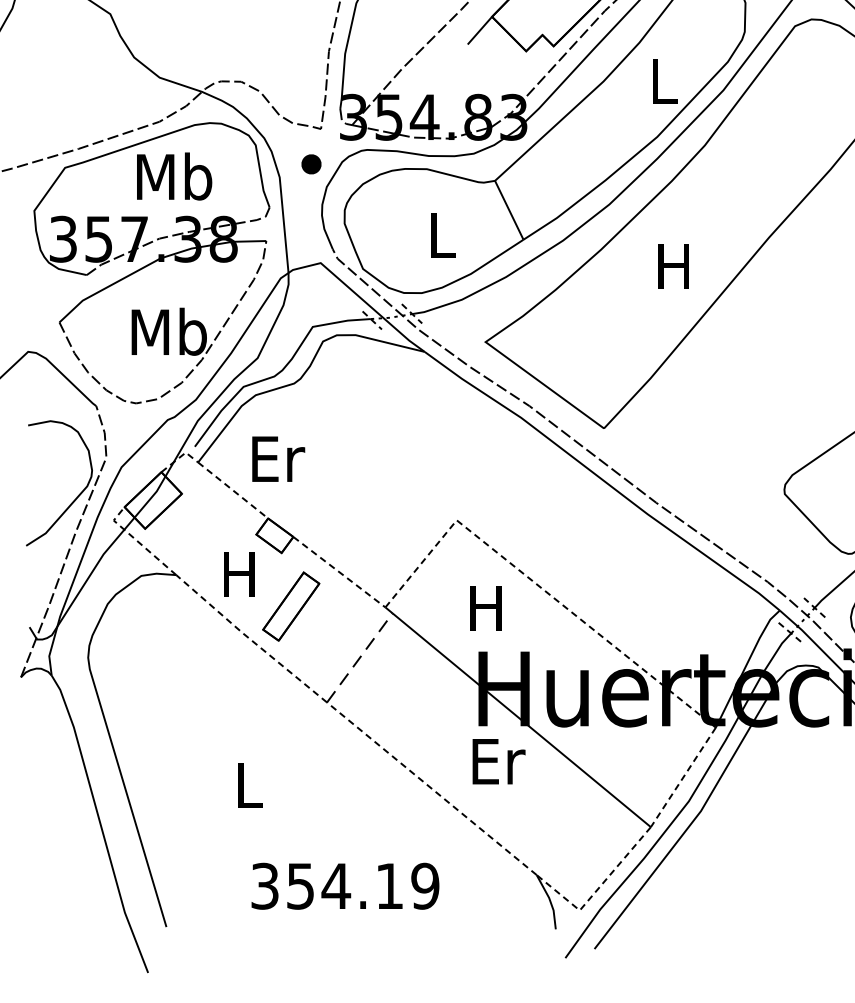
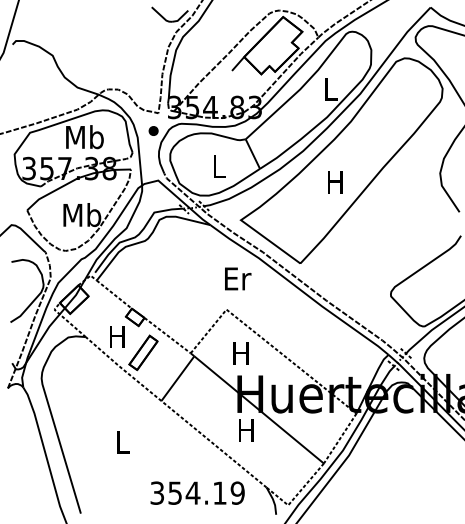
text: (279, 458) -> (238, 278), moved
line: (359, 657) -> (177, 378), dashed -> solid
text: (498, 761) -> (247, 430), Er -> H
text: (345, 884) -> (197, 492), moved

